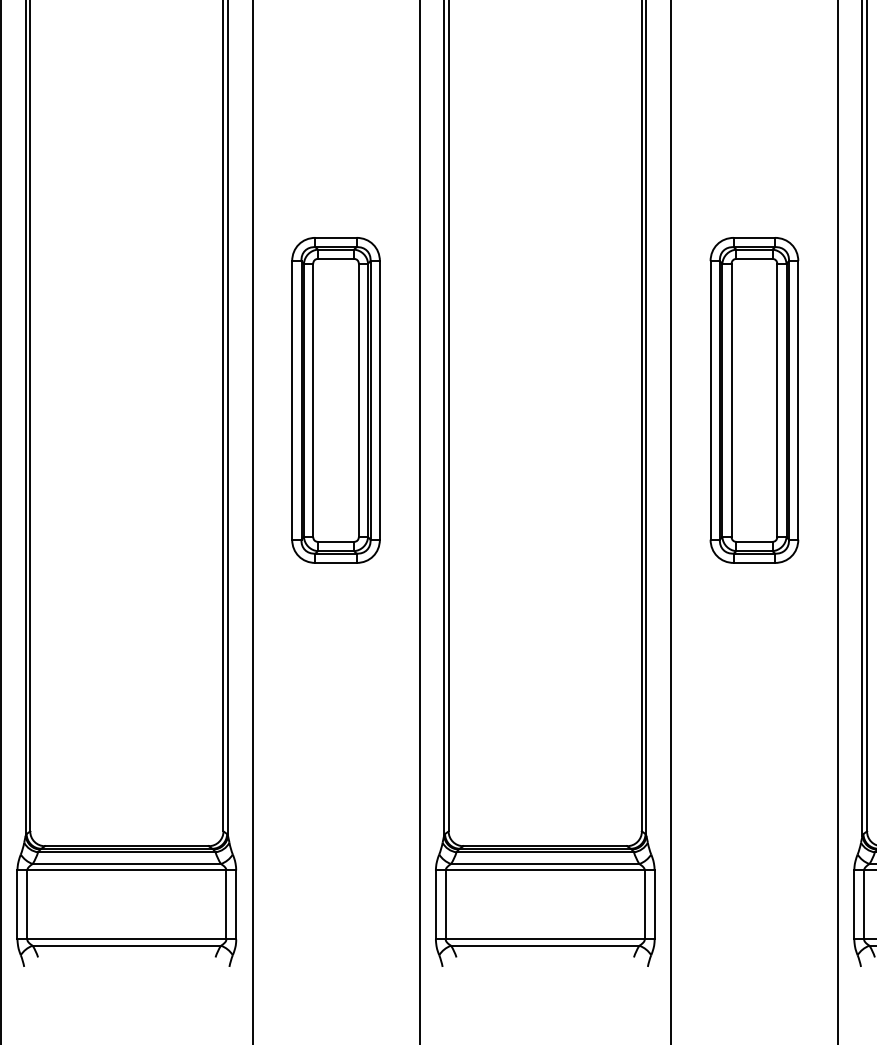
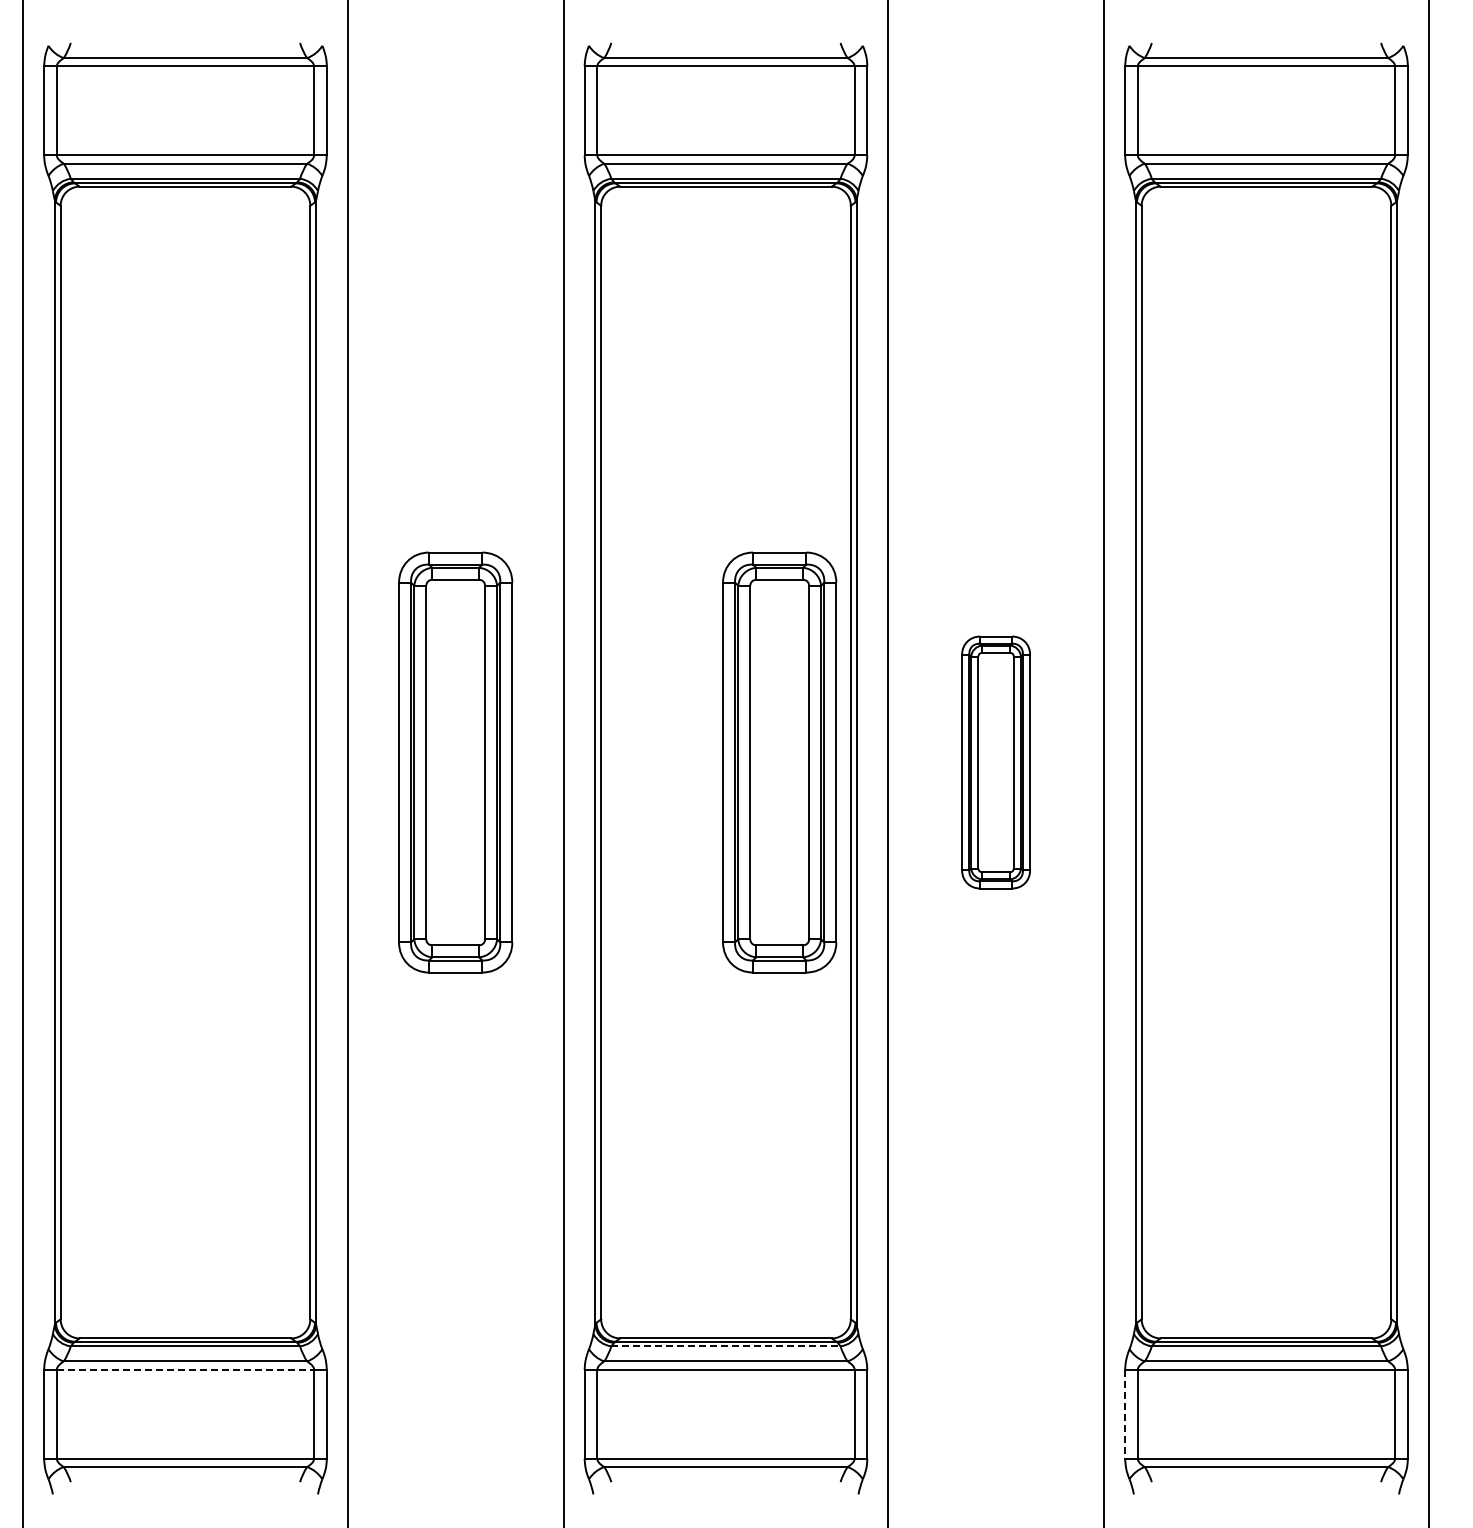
part: (586, 400) -> (779, 762), added
part: (753, 400) -> (995, 762), size x0.6
line: (545, 852) -> (726, 1346), solid -> dashed
line: (126, 870) -> (185, 1369), solid -> dashed
line: (854, 905) -> (1125, 1414), solid -> dashed

